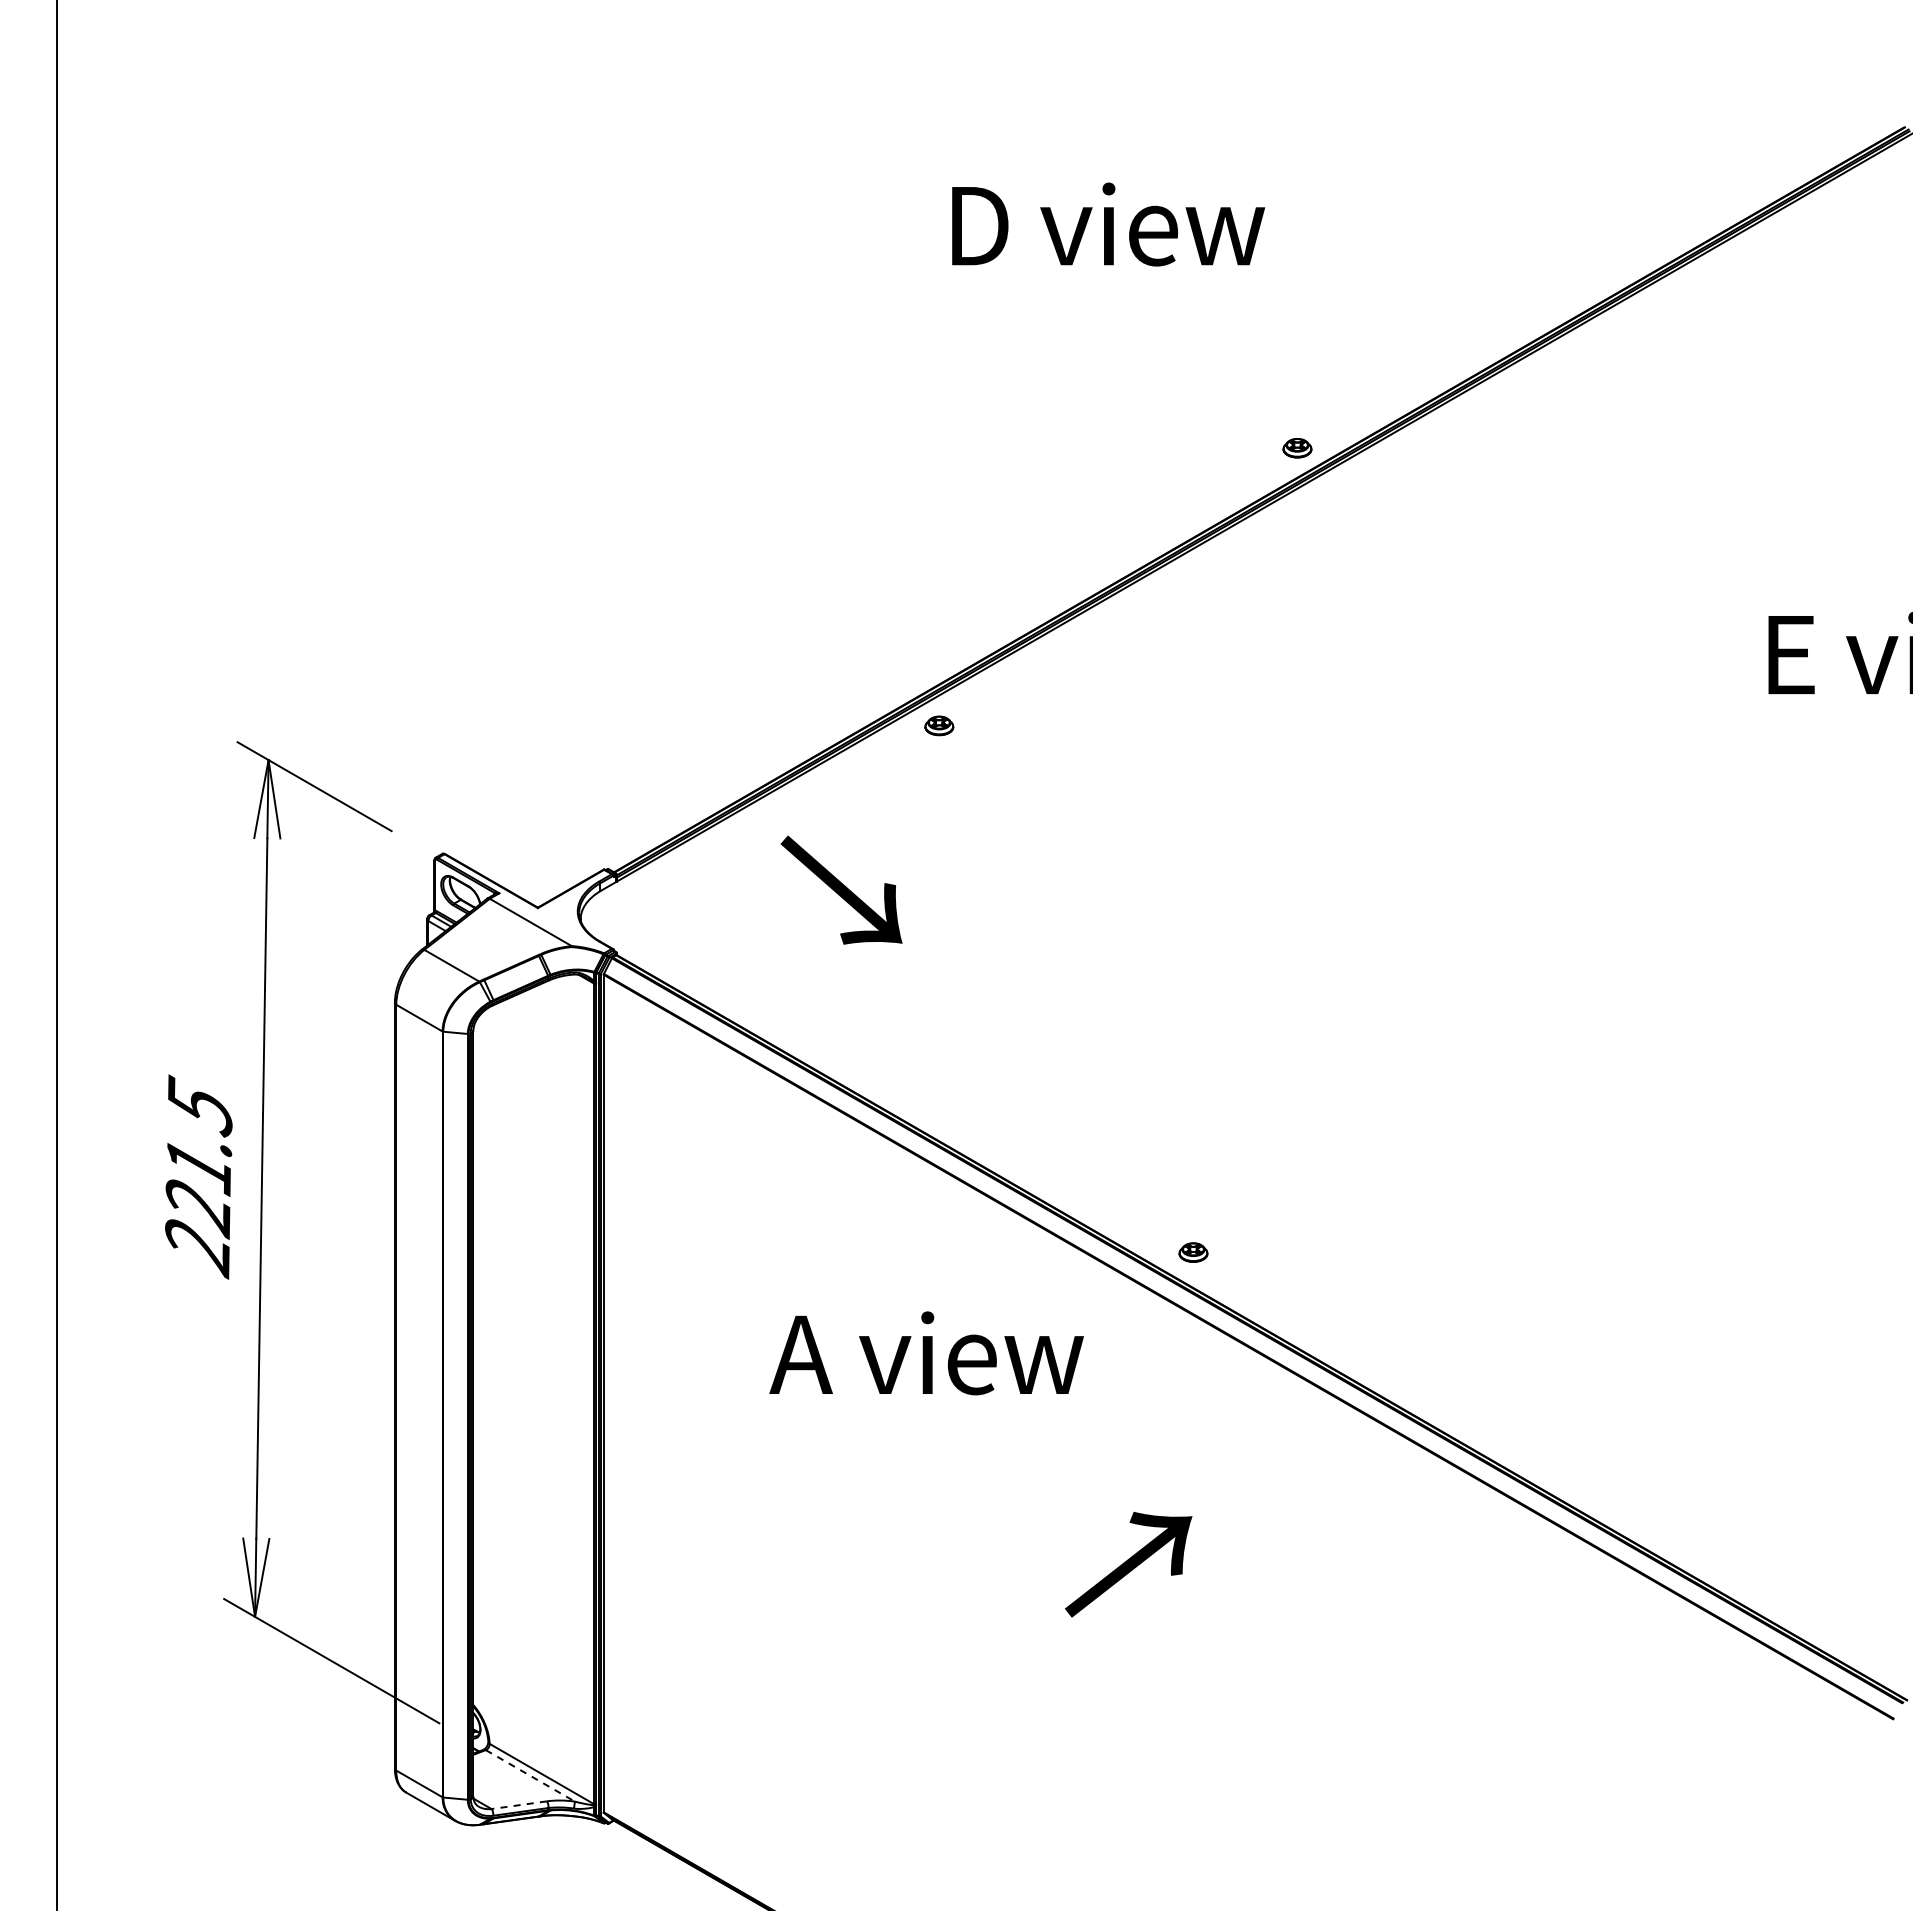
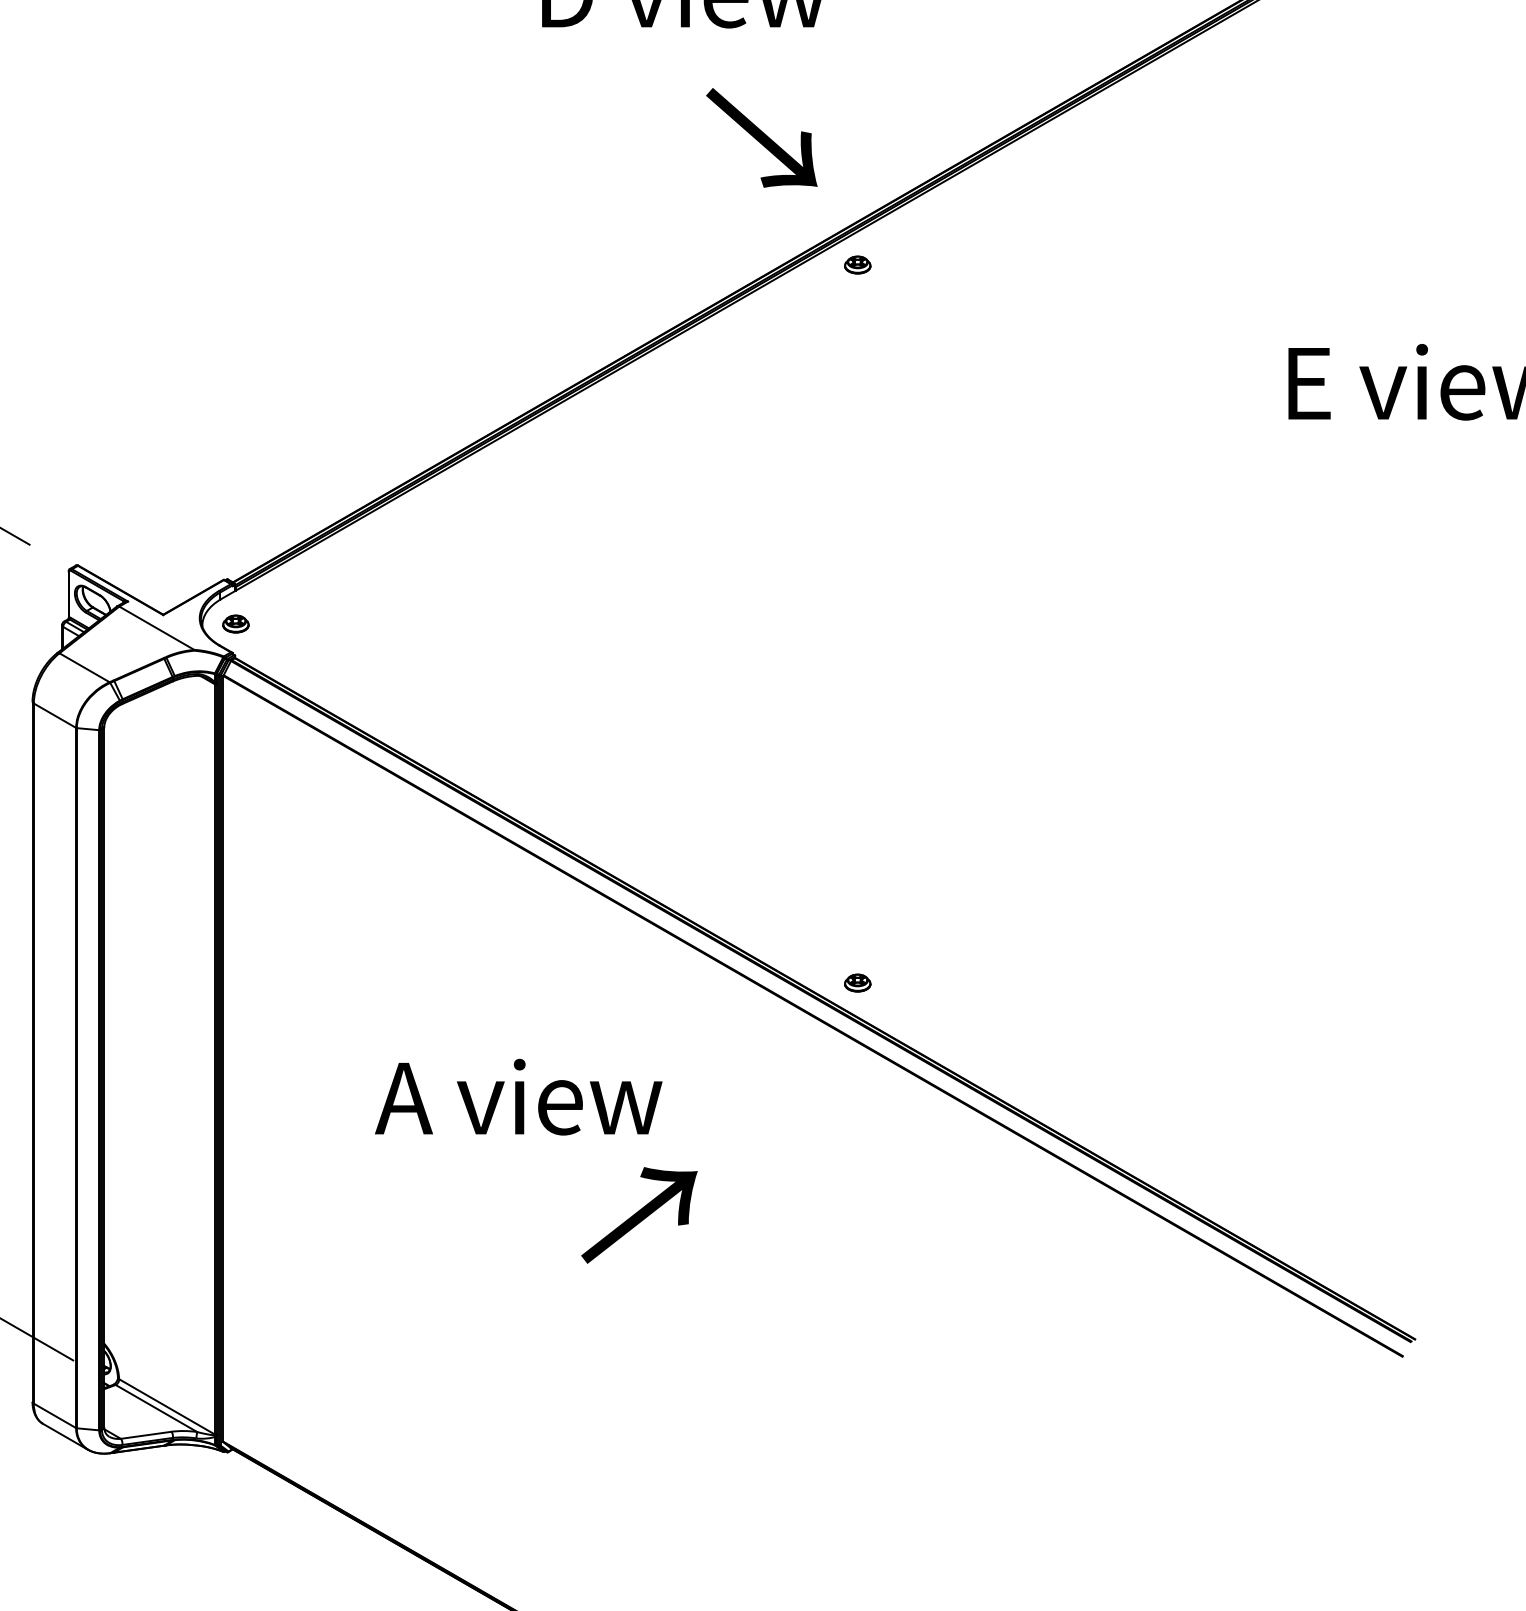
part: (1297, 448) -> (857, 265), moved
part: (939, 725) -> (236, 623), moved
text: (841, 889) -> (761, 137), moved
part: (1193, 1252) -> (857, 983), moved
text: (926, 1353) -> (518, 1097), moved
text: (1128, 1564) -> (639, 1215), moved
line: (530, 1776) -> (156, 1409), dashed -> solid
line: (519, 1805) -> (146, 1435), dashed -> solid

